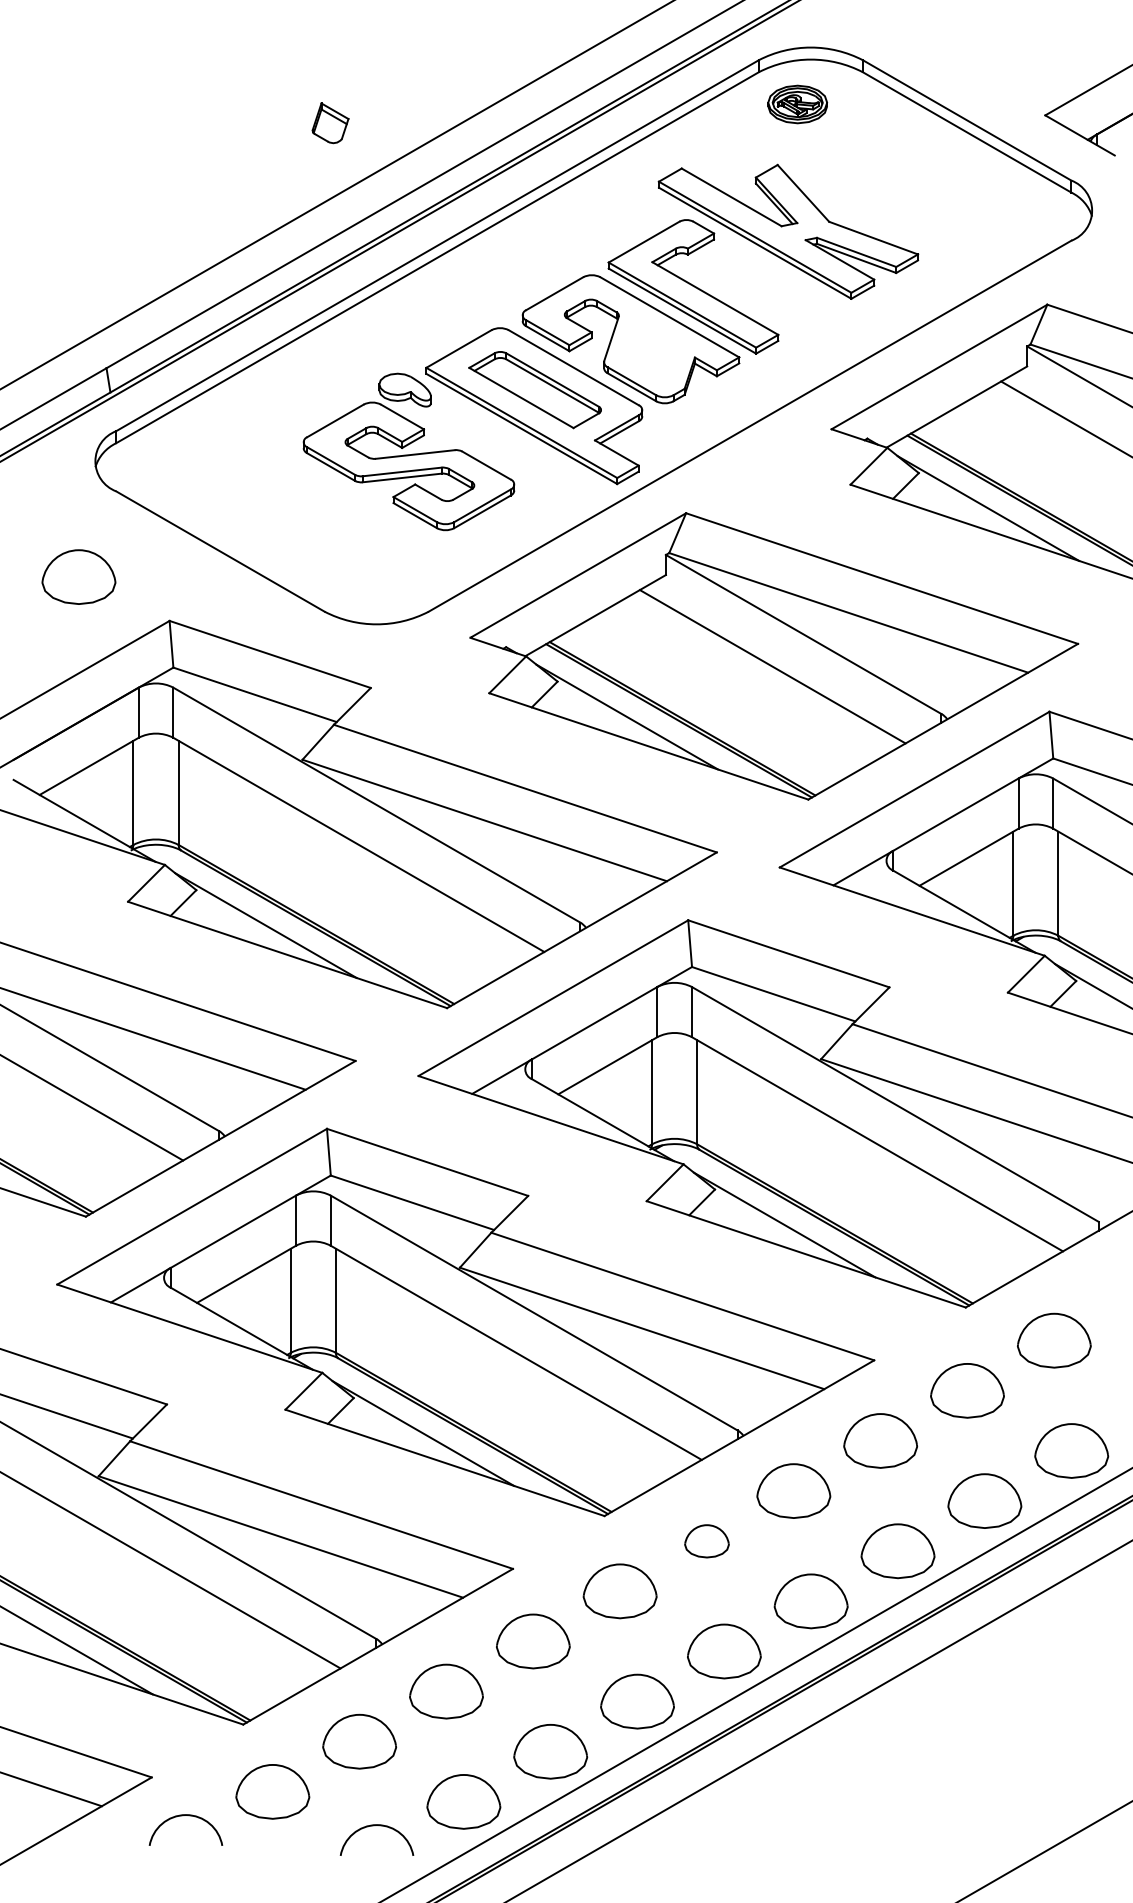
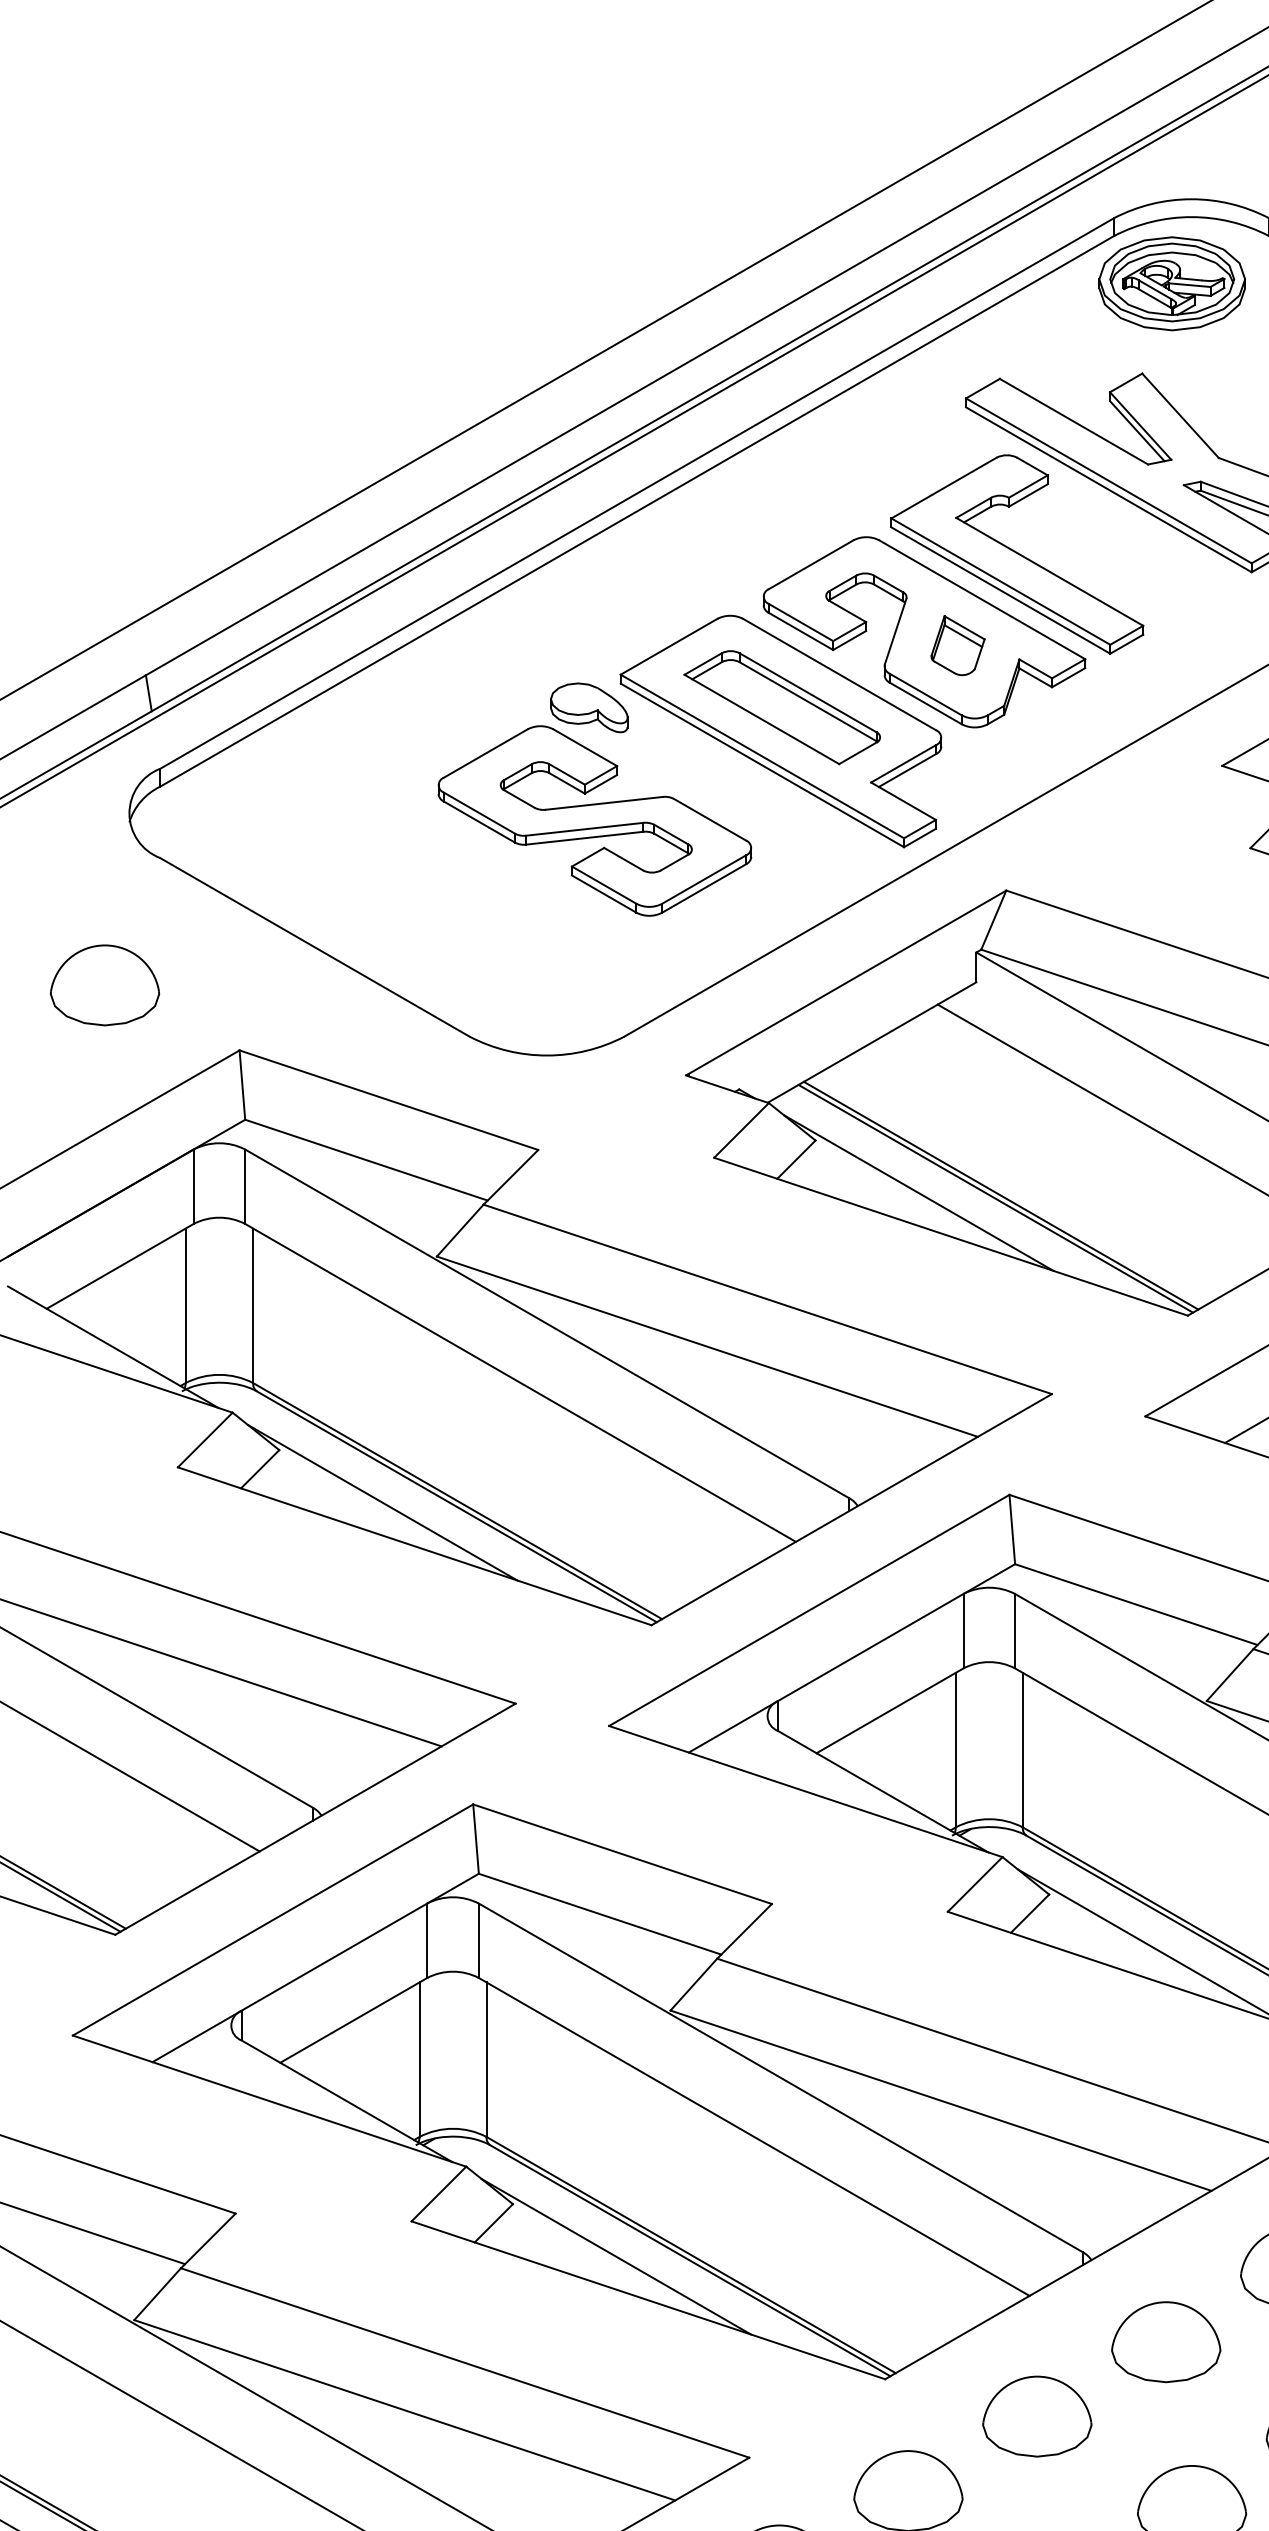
part: (797, 104) -> (1171, 283), size x1.67
part: (330, 123) -> (957, 646), moved
part: (706, 1541) -> (1036, 2417), size x1.67

